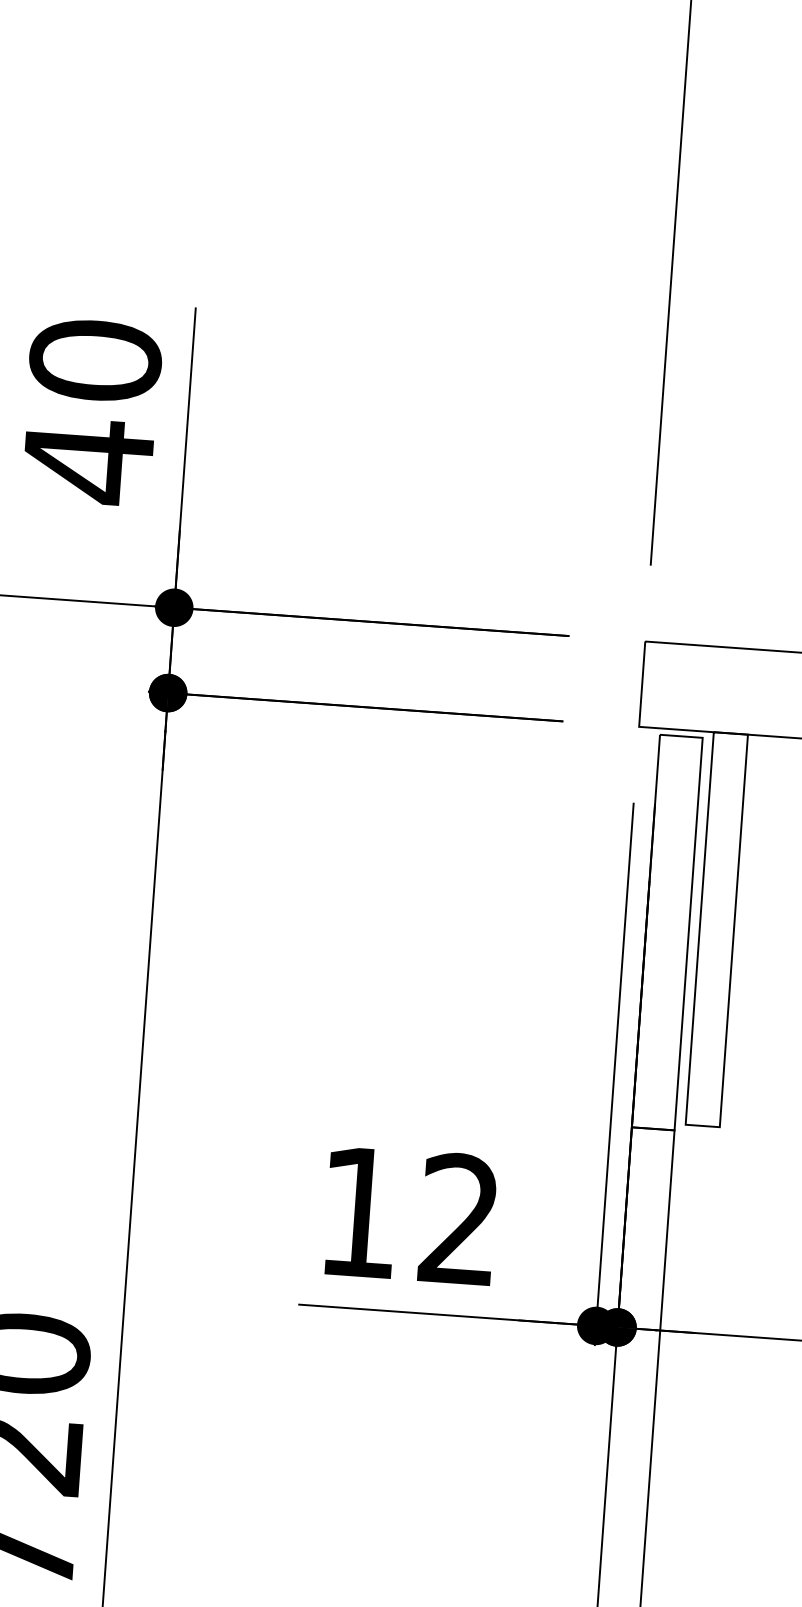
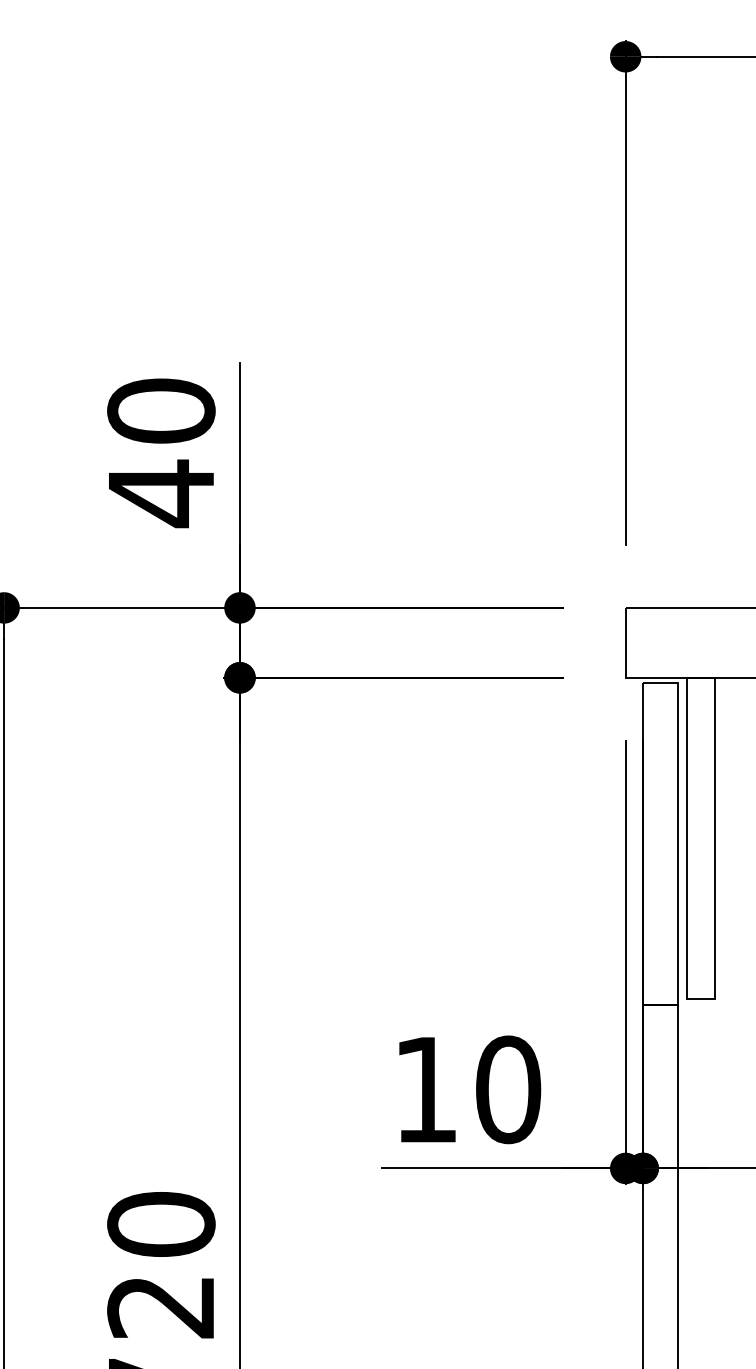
text: (460, 1219) -> (508, 1089), 12 -> 10

